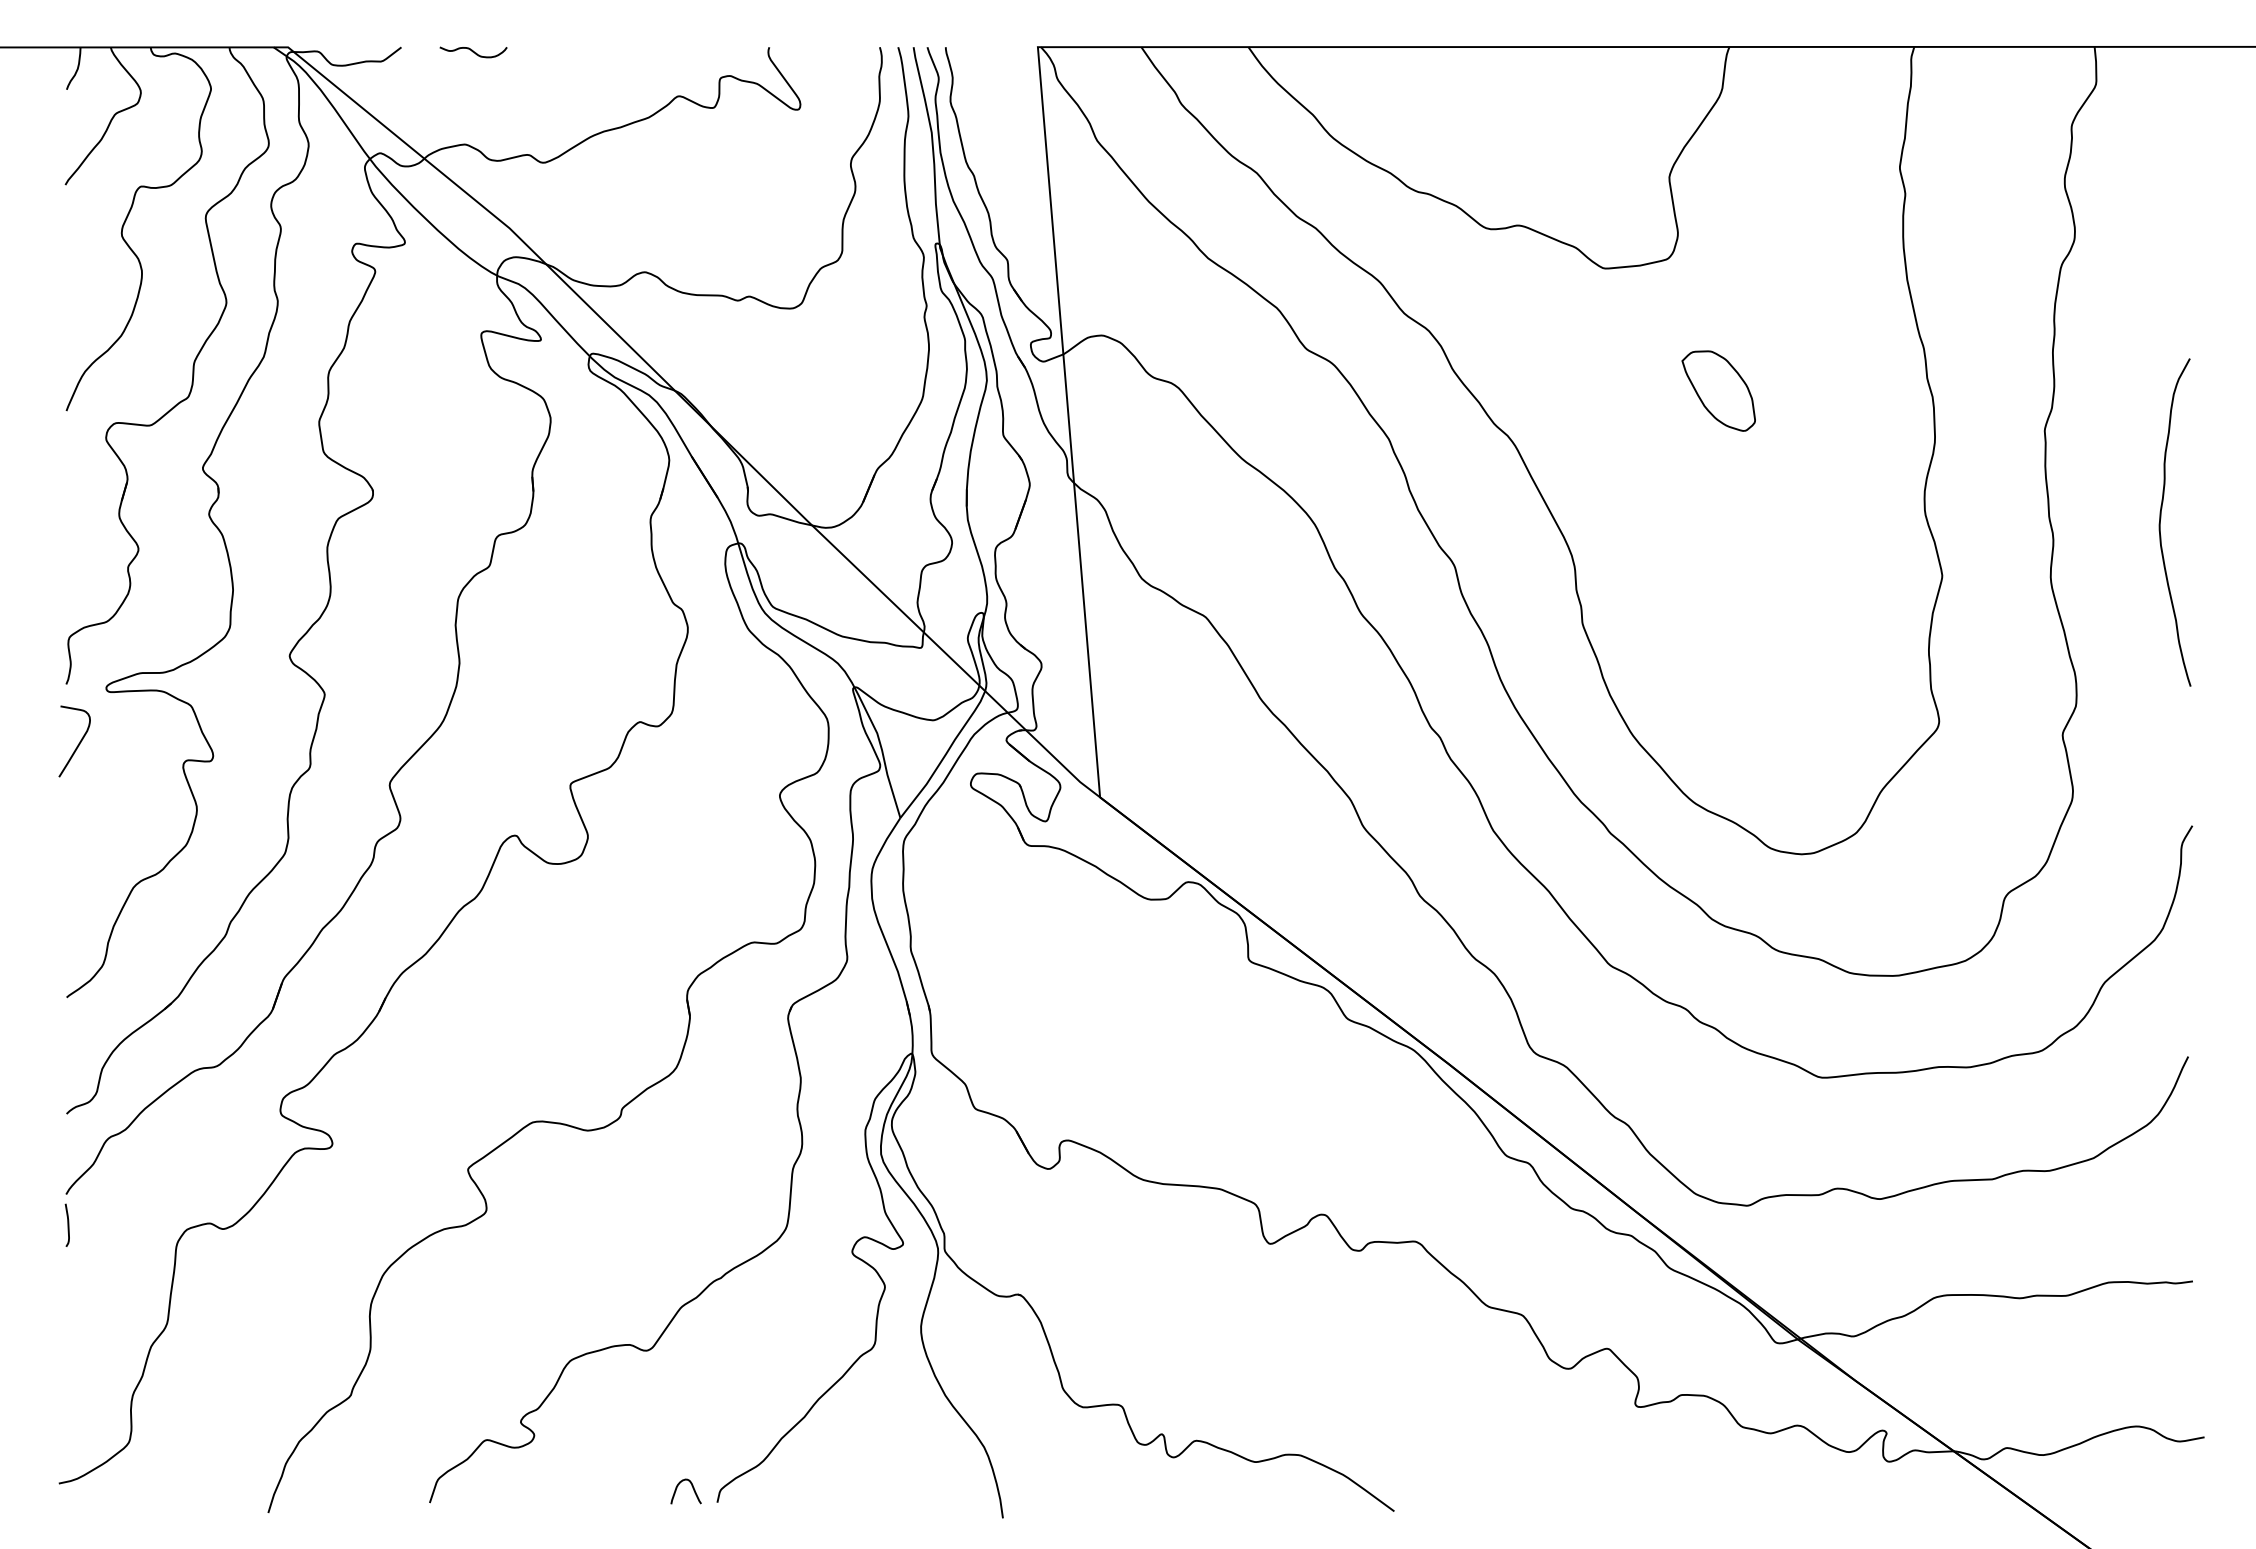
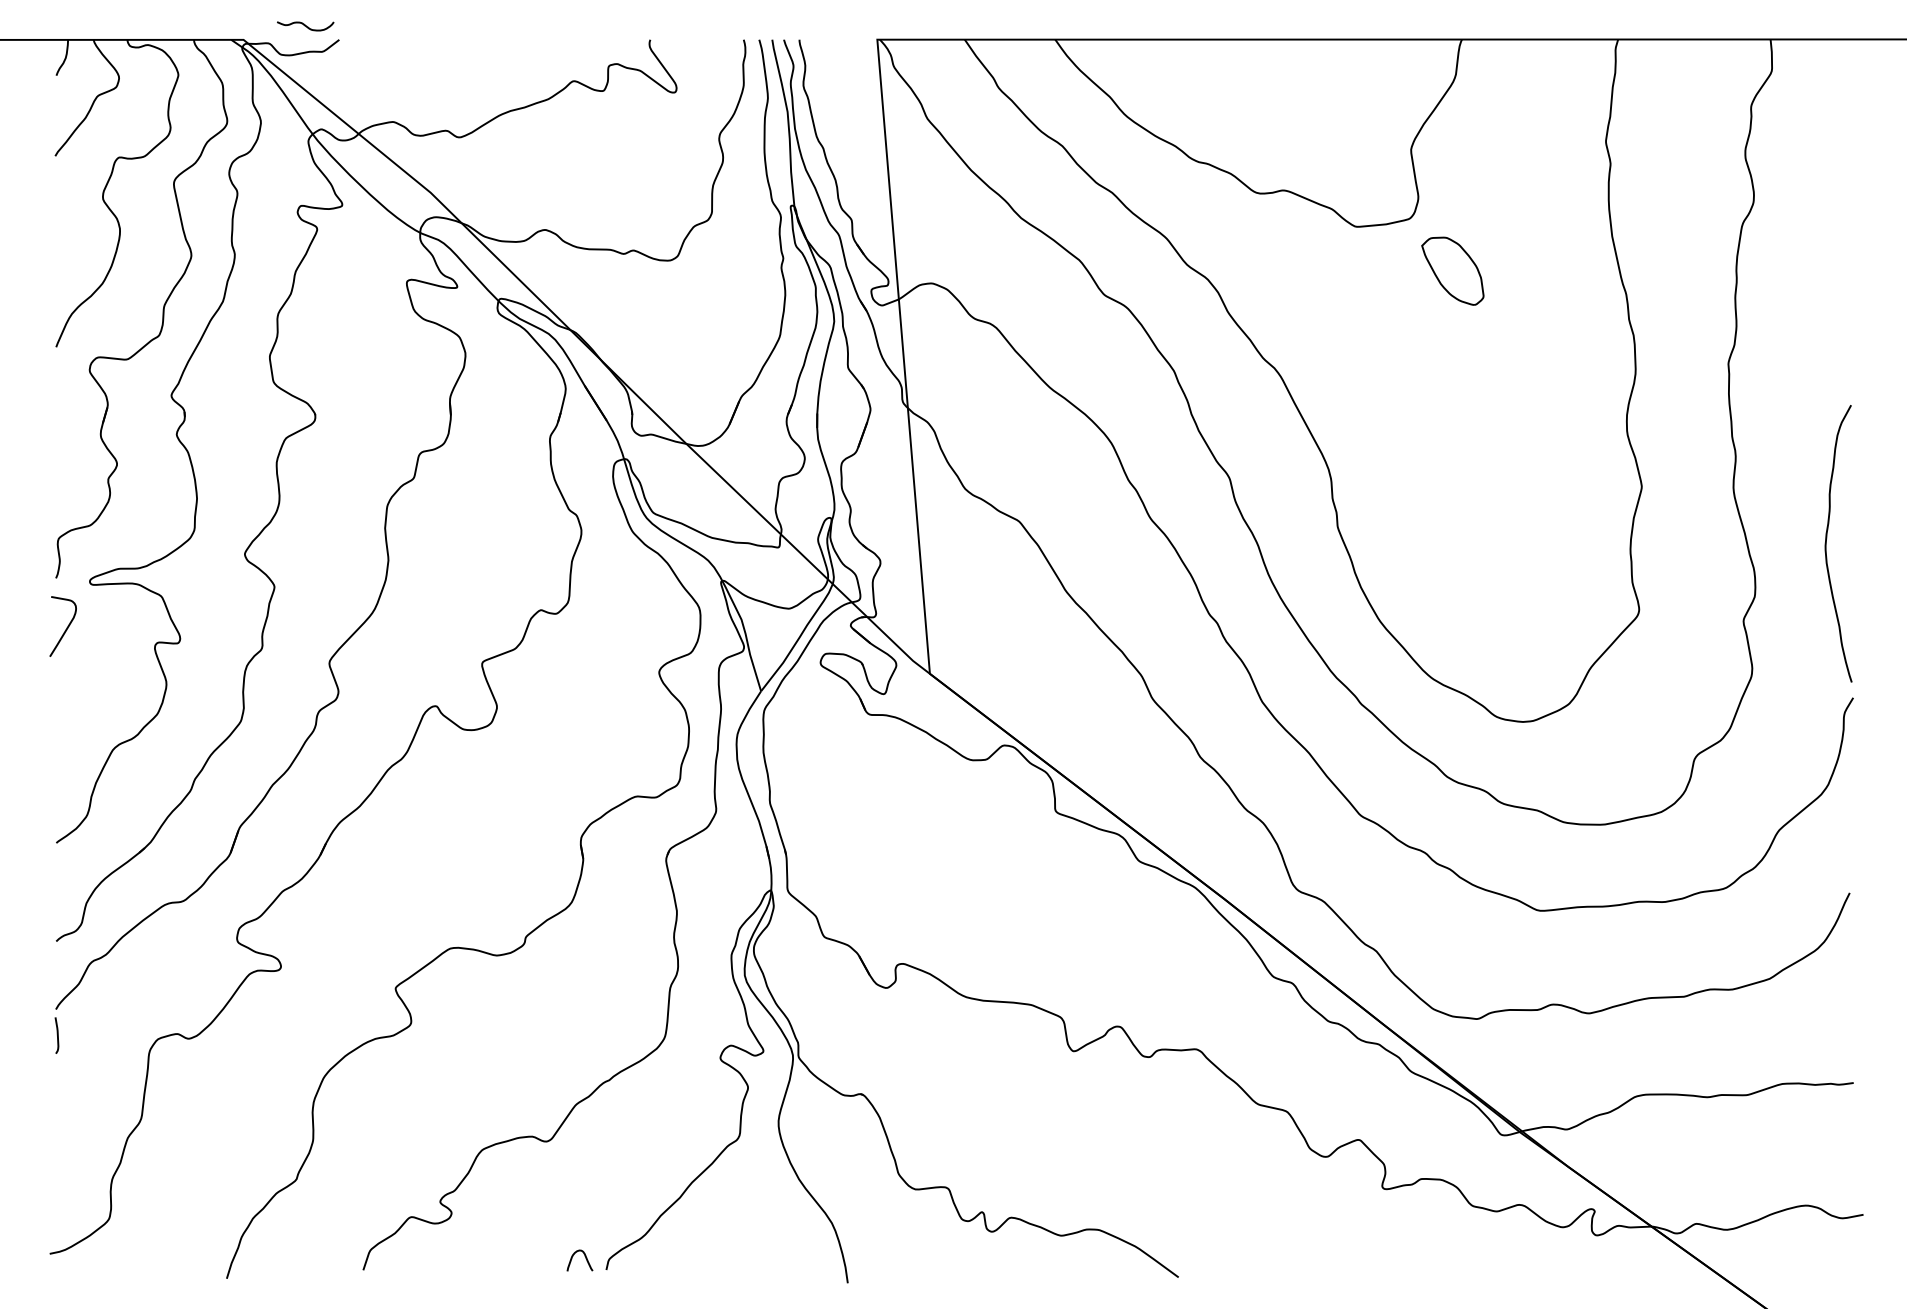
curve: (473, 52) -> (305, 26), moved
part: (1718, 390) -> (1452, 270), moved
curve: (2161, 518) -> (1827, 540), moved

